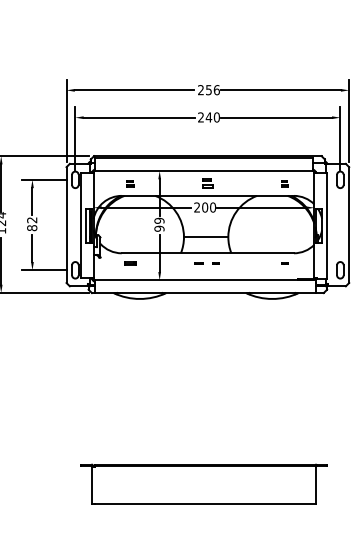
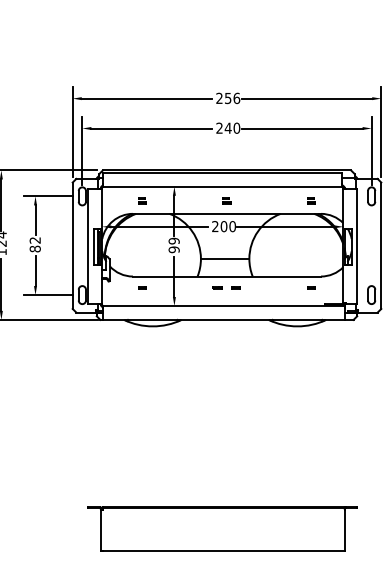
part: (207, 183) -> (226, 200), size x0.62
part: (130, 263) -> (142, 287), size x0.62

